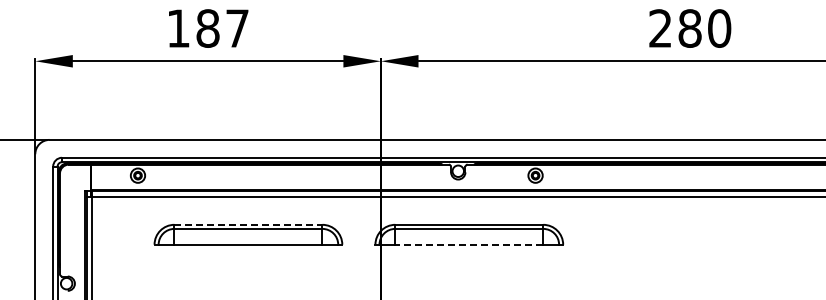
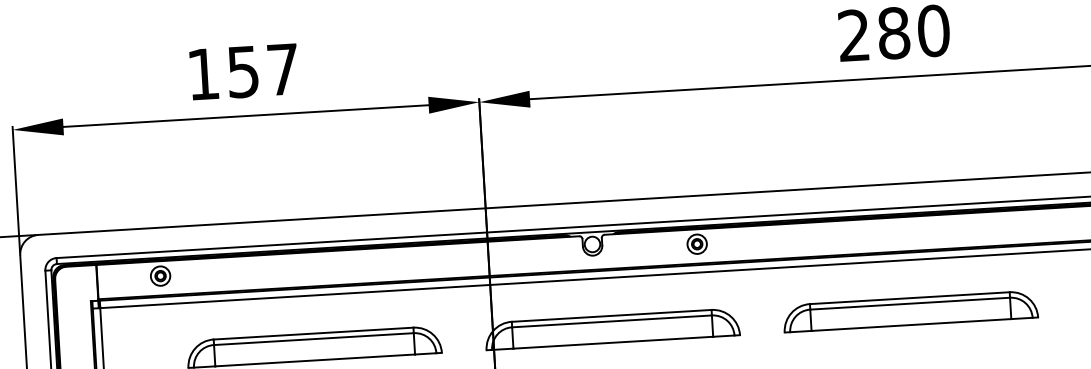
text: (207, 28) -> (242, 71), 187 -> 157
line: (248, 224) -> (313, 333), dashed -> solid
part: (689, 234) -> (909, 311), added
line: (469, 244) -> (613, 342), dashed -> solid

